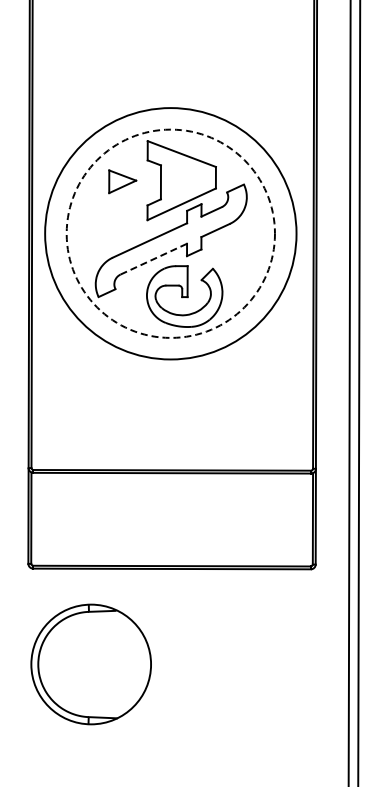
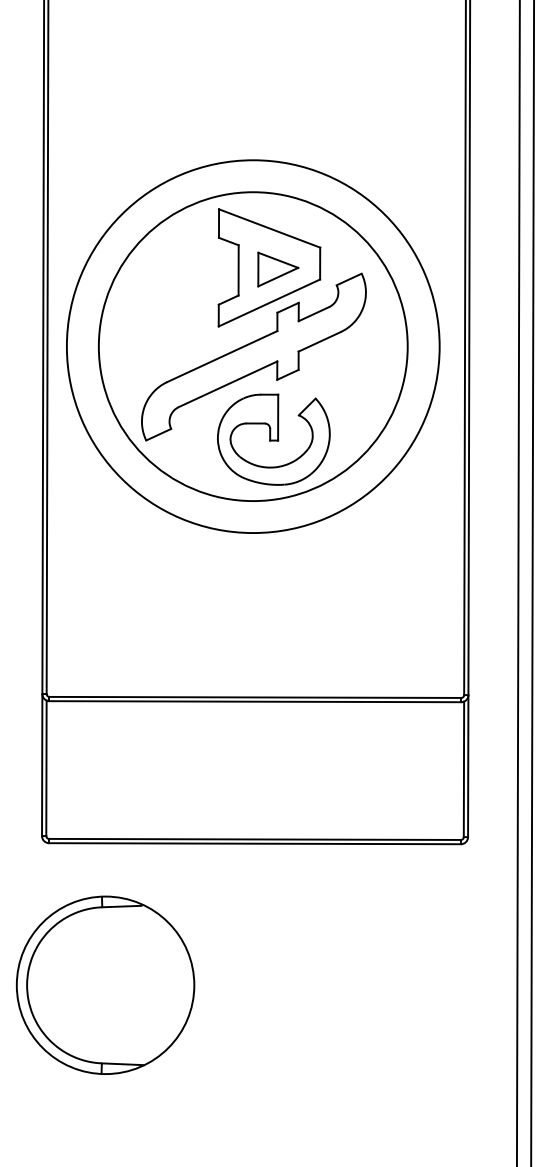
part: (122, 181) -> (277, 269), moved
circle: (170, 233) -> (252, 346), dashed -> solid
line: (153, 259) -> (227, 384), dashed -> solid
part: (90, 664) -> (104, 985), moved

